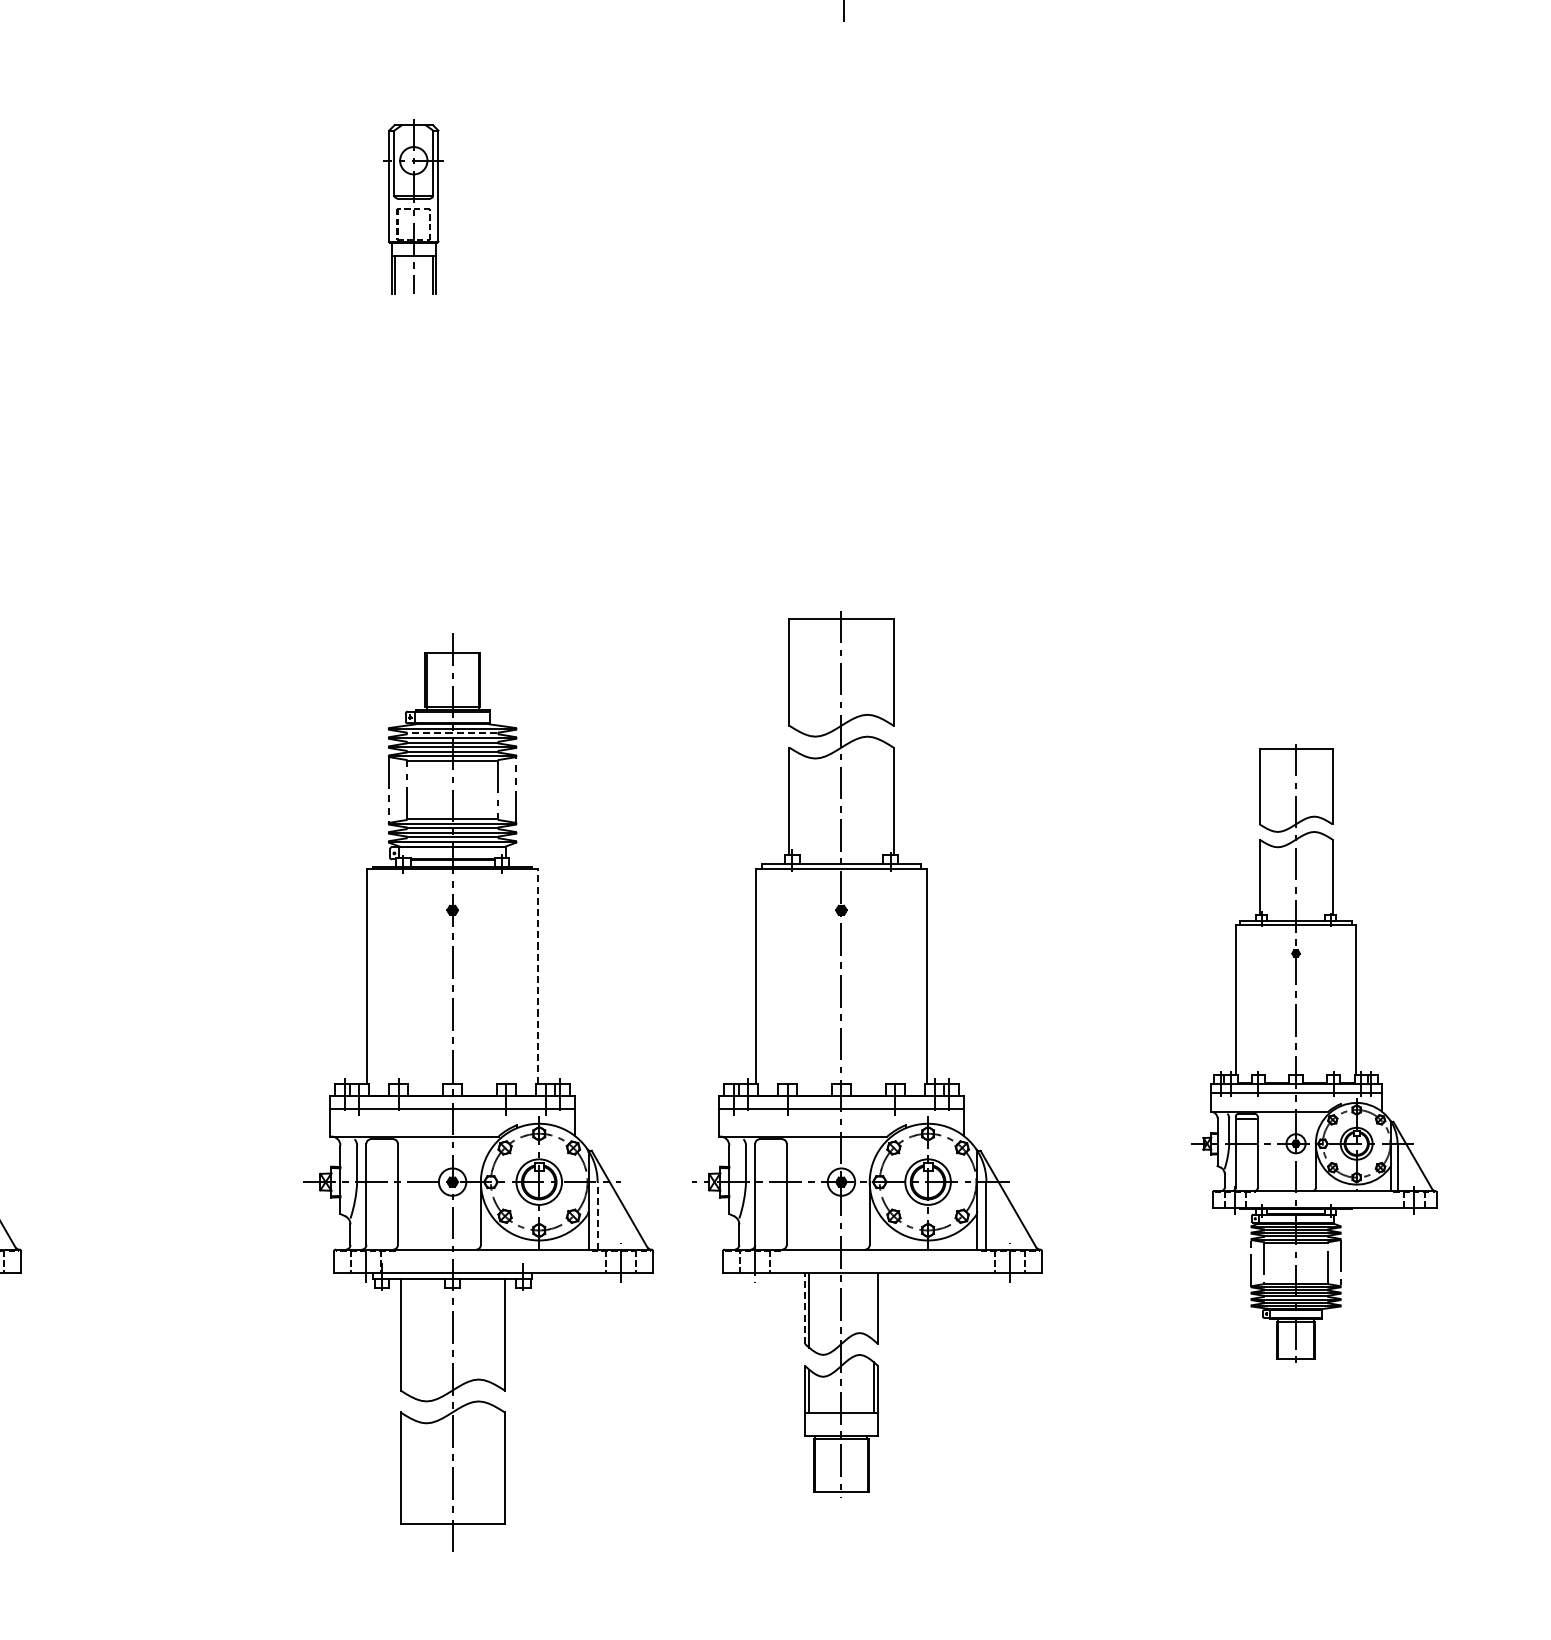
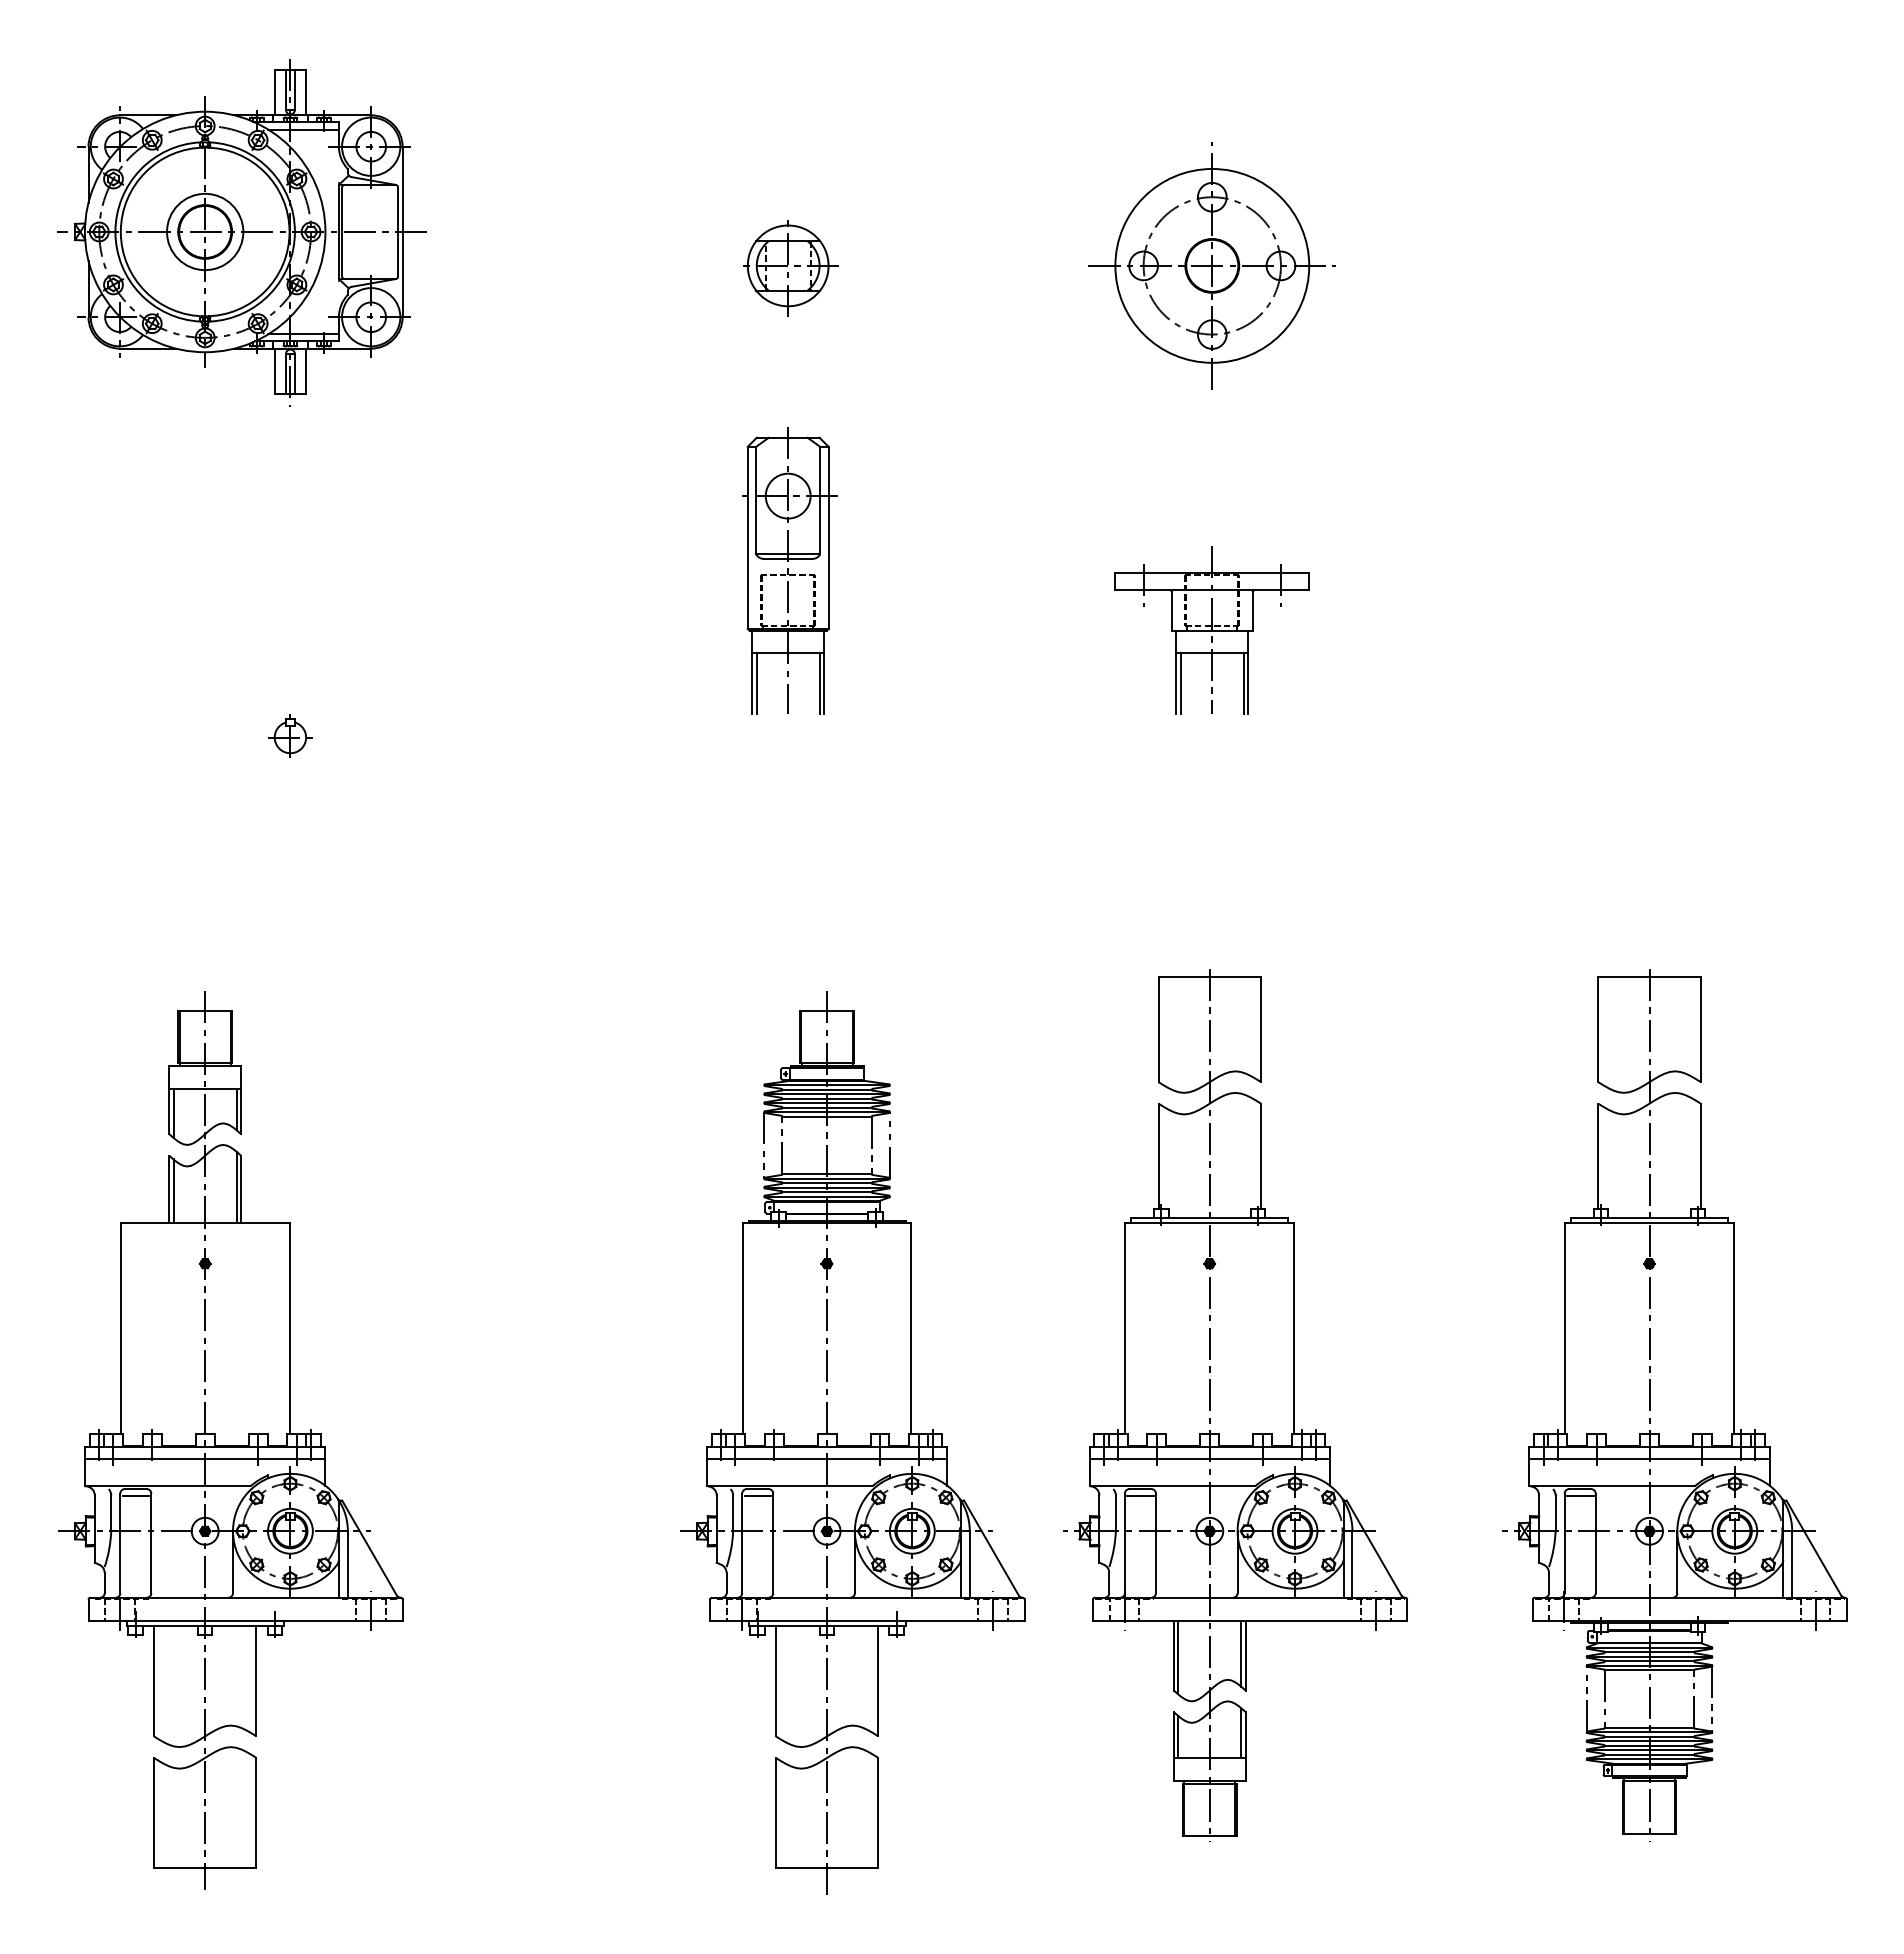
part: (414, 205) -> (789, 570), size x1.67
part: (843, 266) -> (1211, 630), added
line: (453, 733) -> (827, 1089), dashed -> solid
line: (538, 976) -> (911, 1328), dashed -> solid
part: (1313, 1054) -> (1674, 1405), size x1.43
line: (381, 1145) -> (757, 1495), added
line: (771, 1145) -> (1140, 1495), added
line: (597, 1214) -> (969, 1563), dashed -> solid
line: (873, 1306) -> (1241, 1653), added
line: (804, 1308) -> (1173, 1655), dashed -> solid

